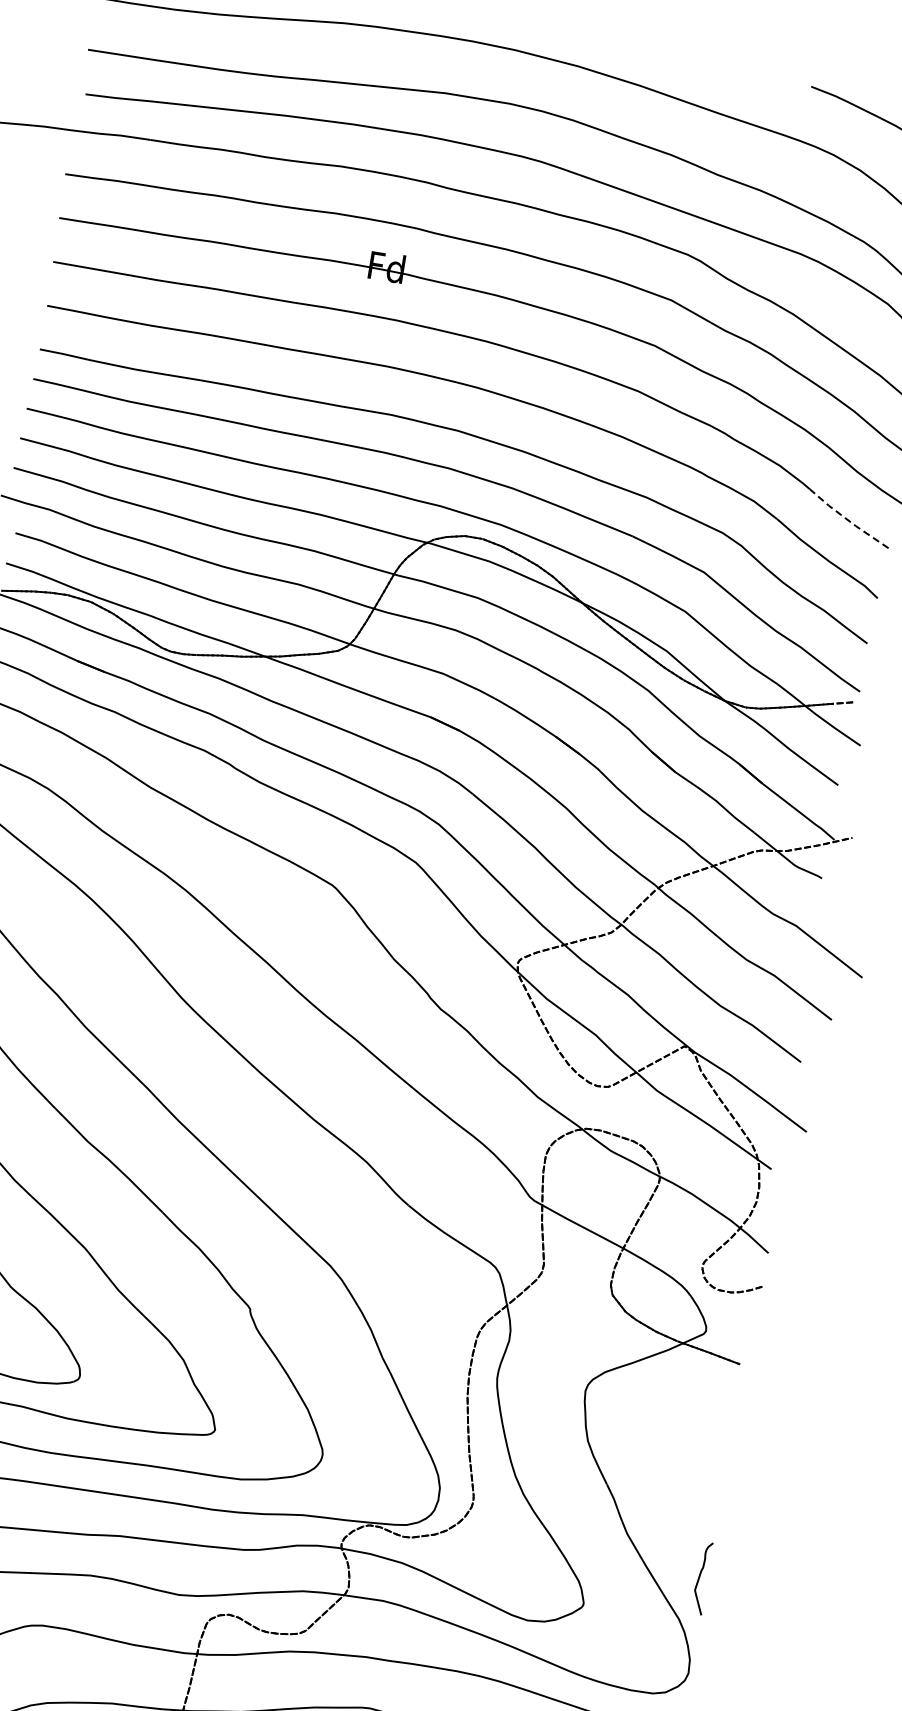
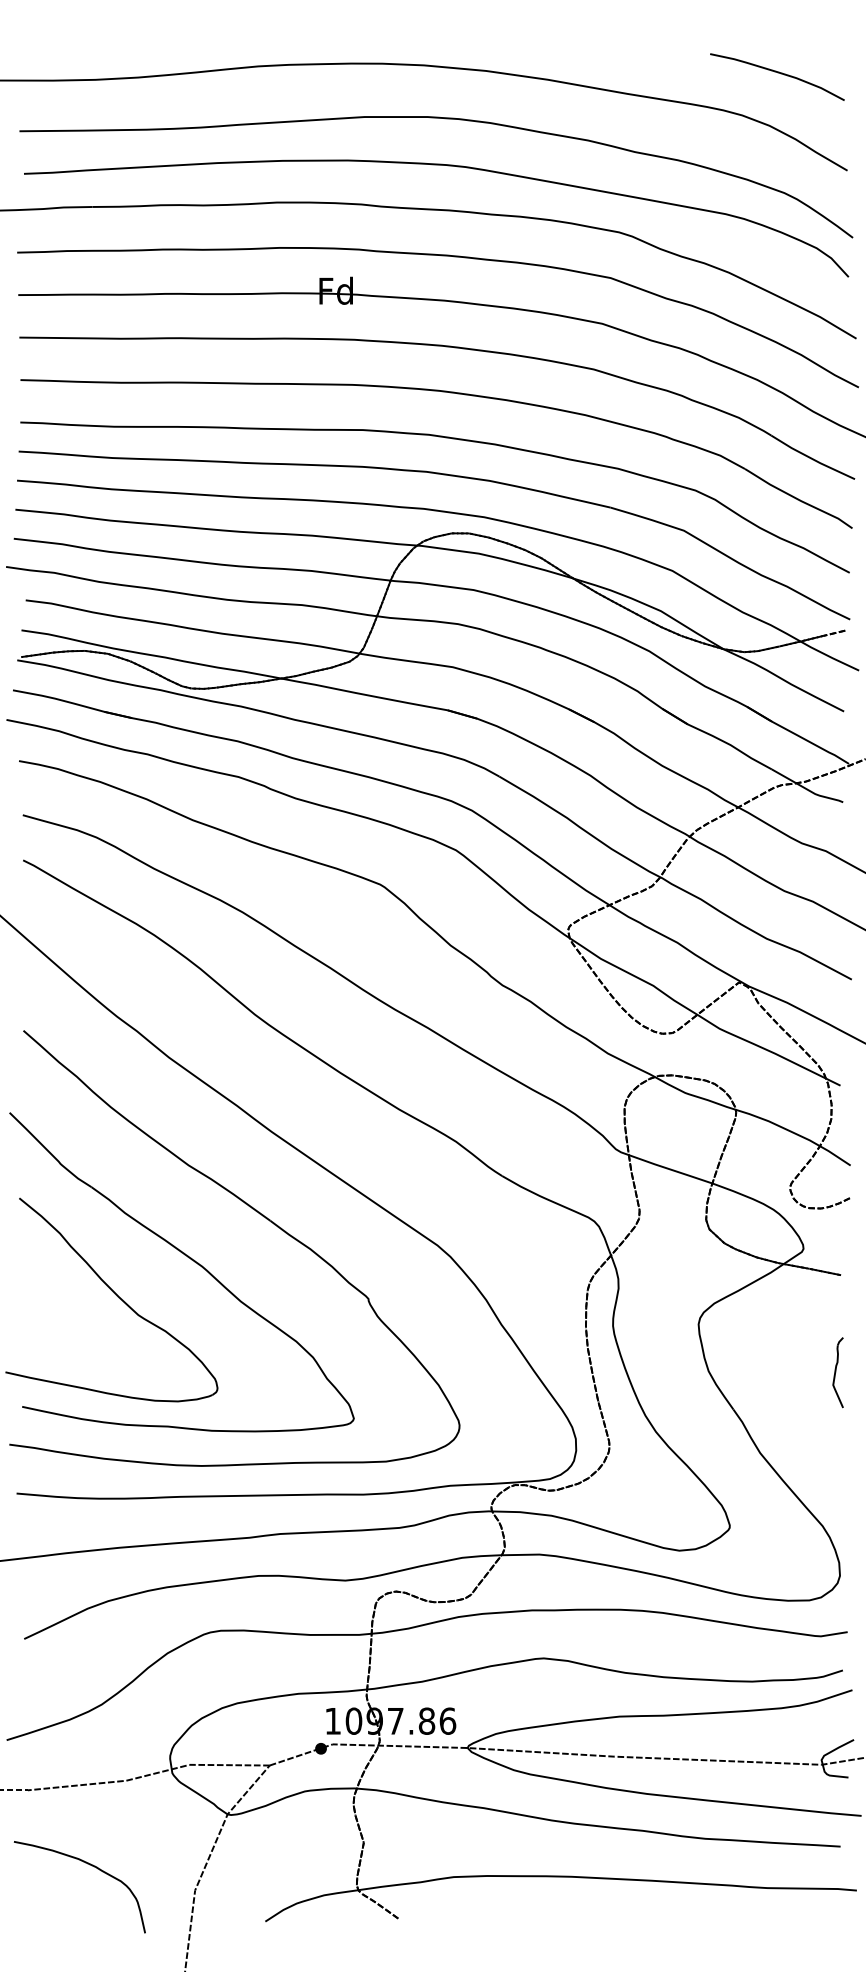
line: (848, 520) -> (812, 459), dashed -> solid
part: (701, 1578) -> (837, 1372), moved

